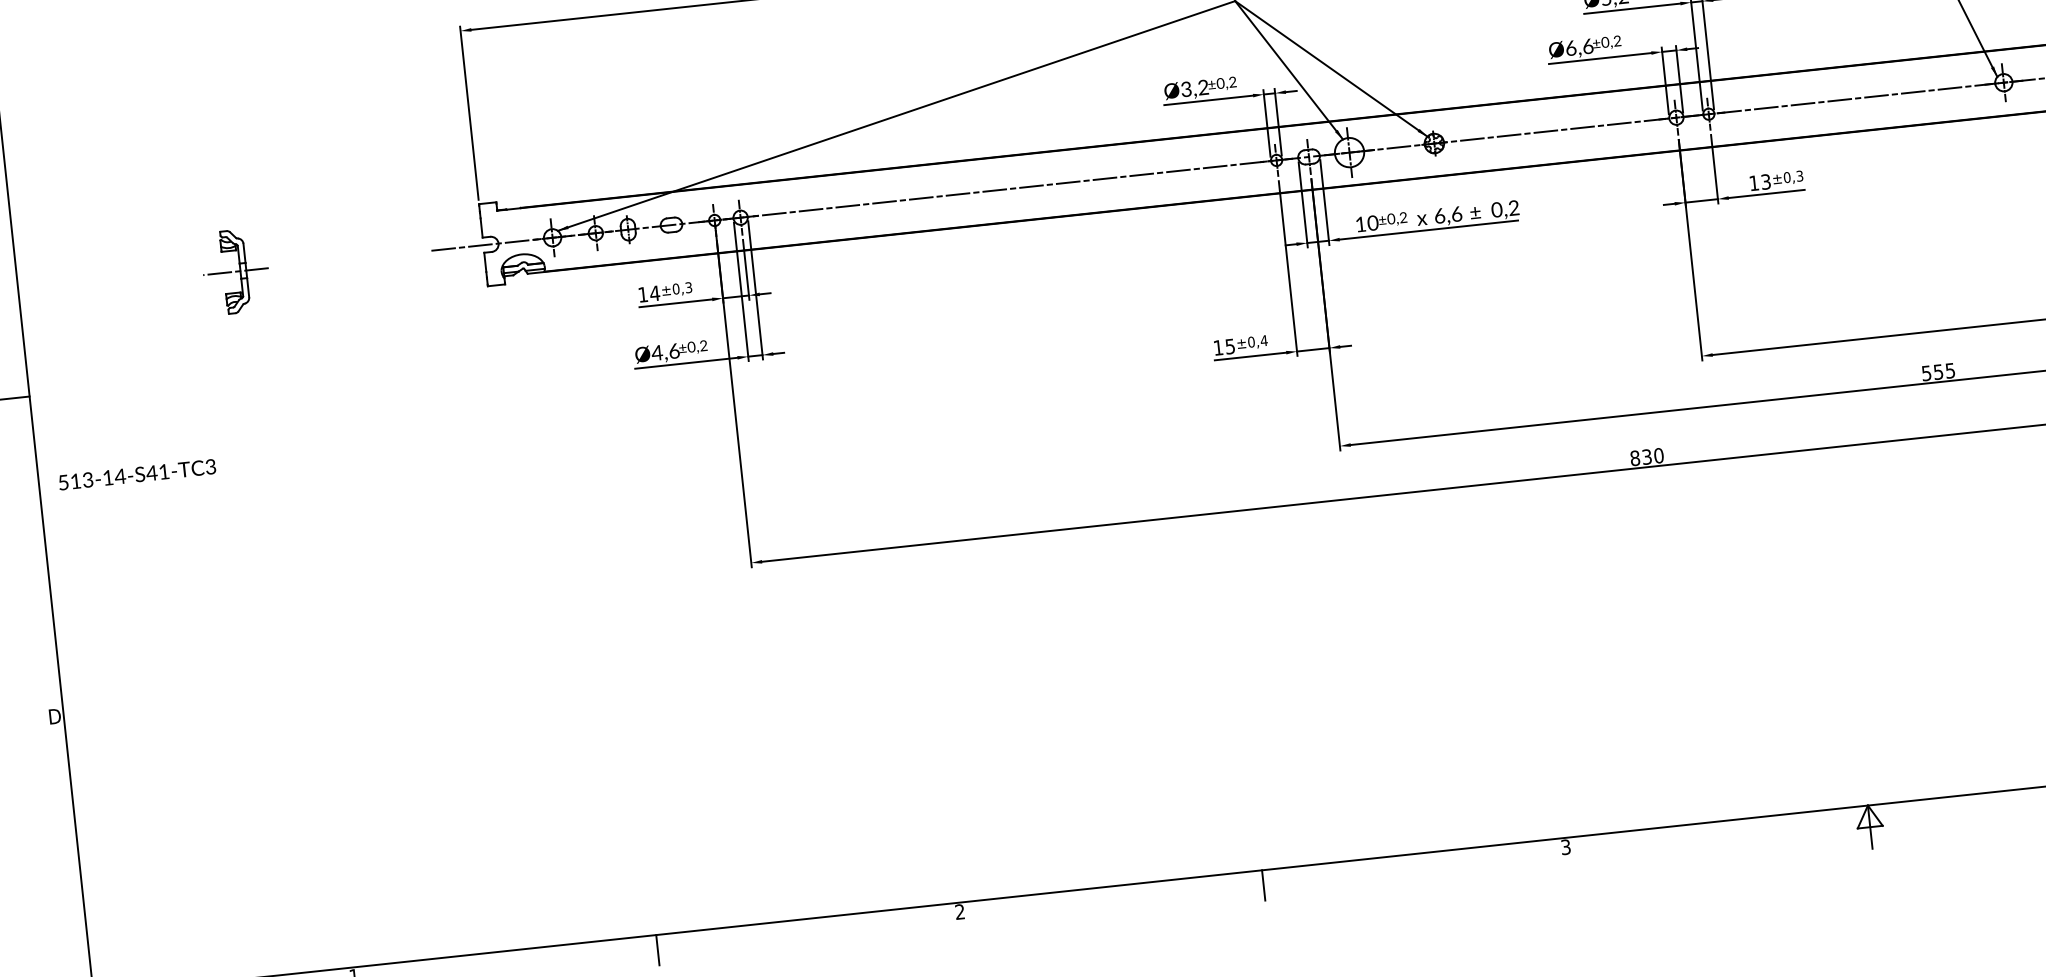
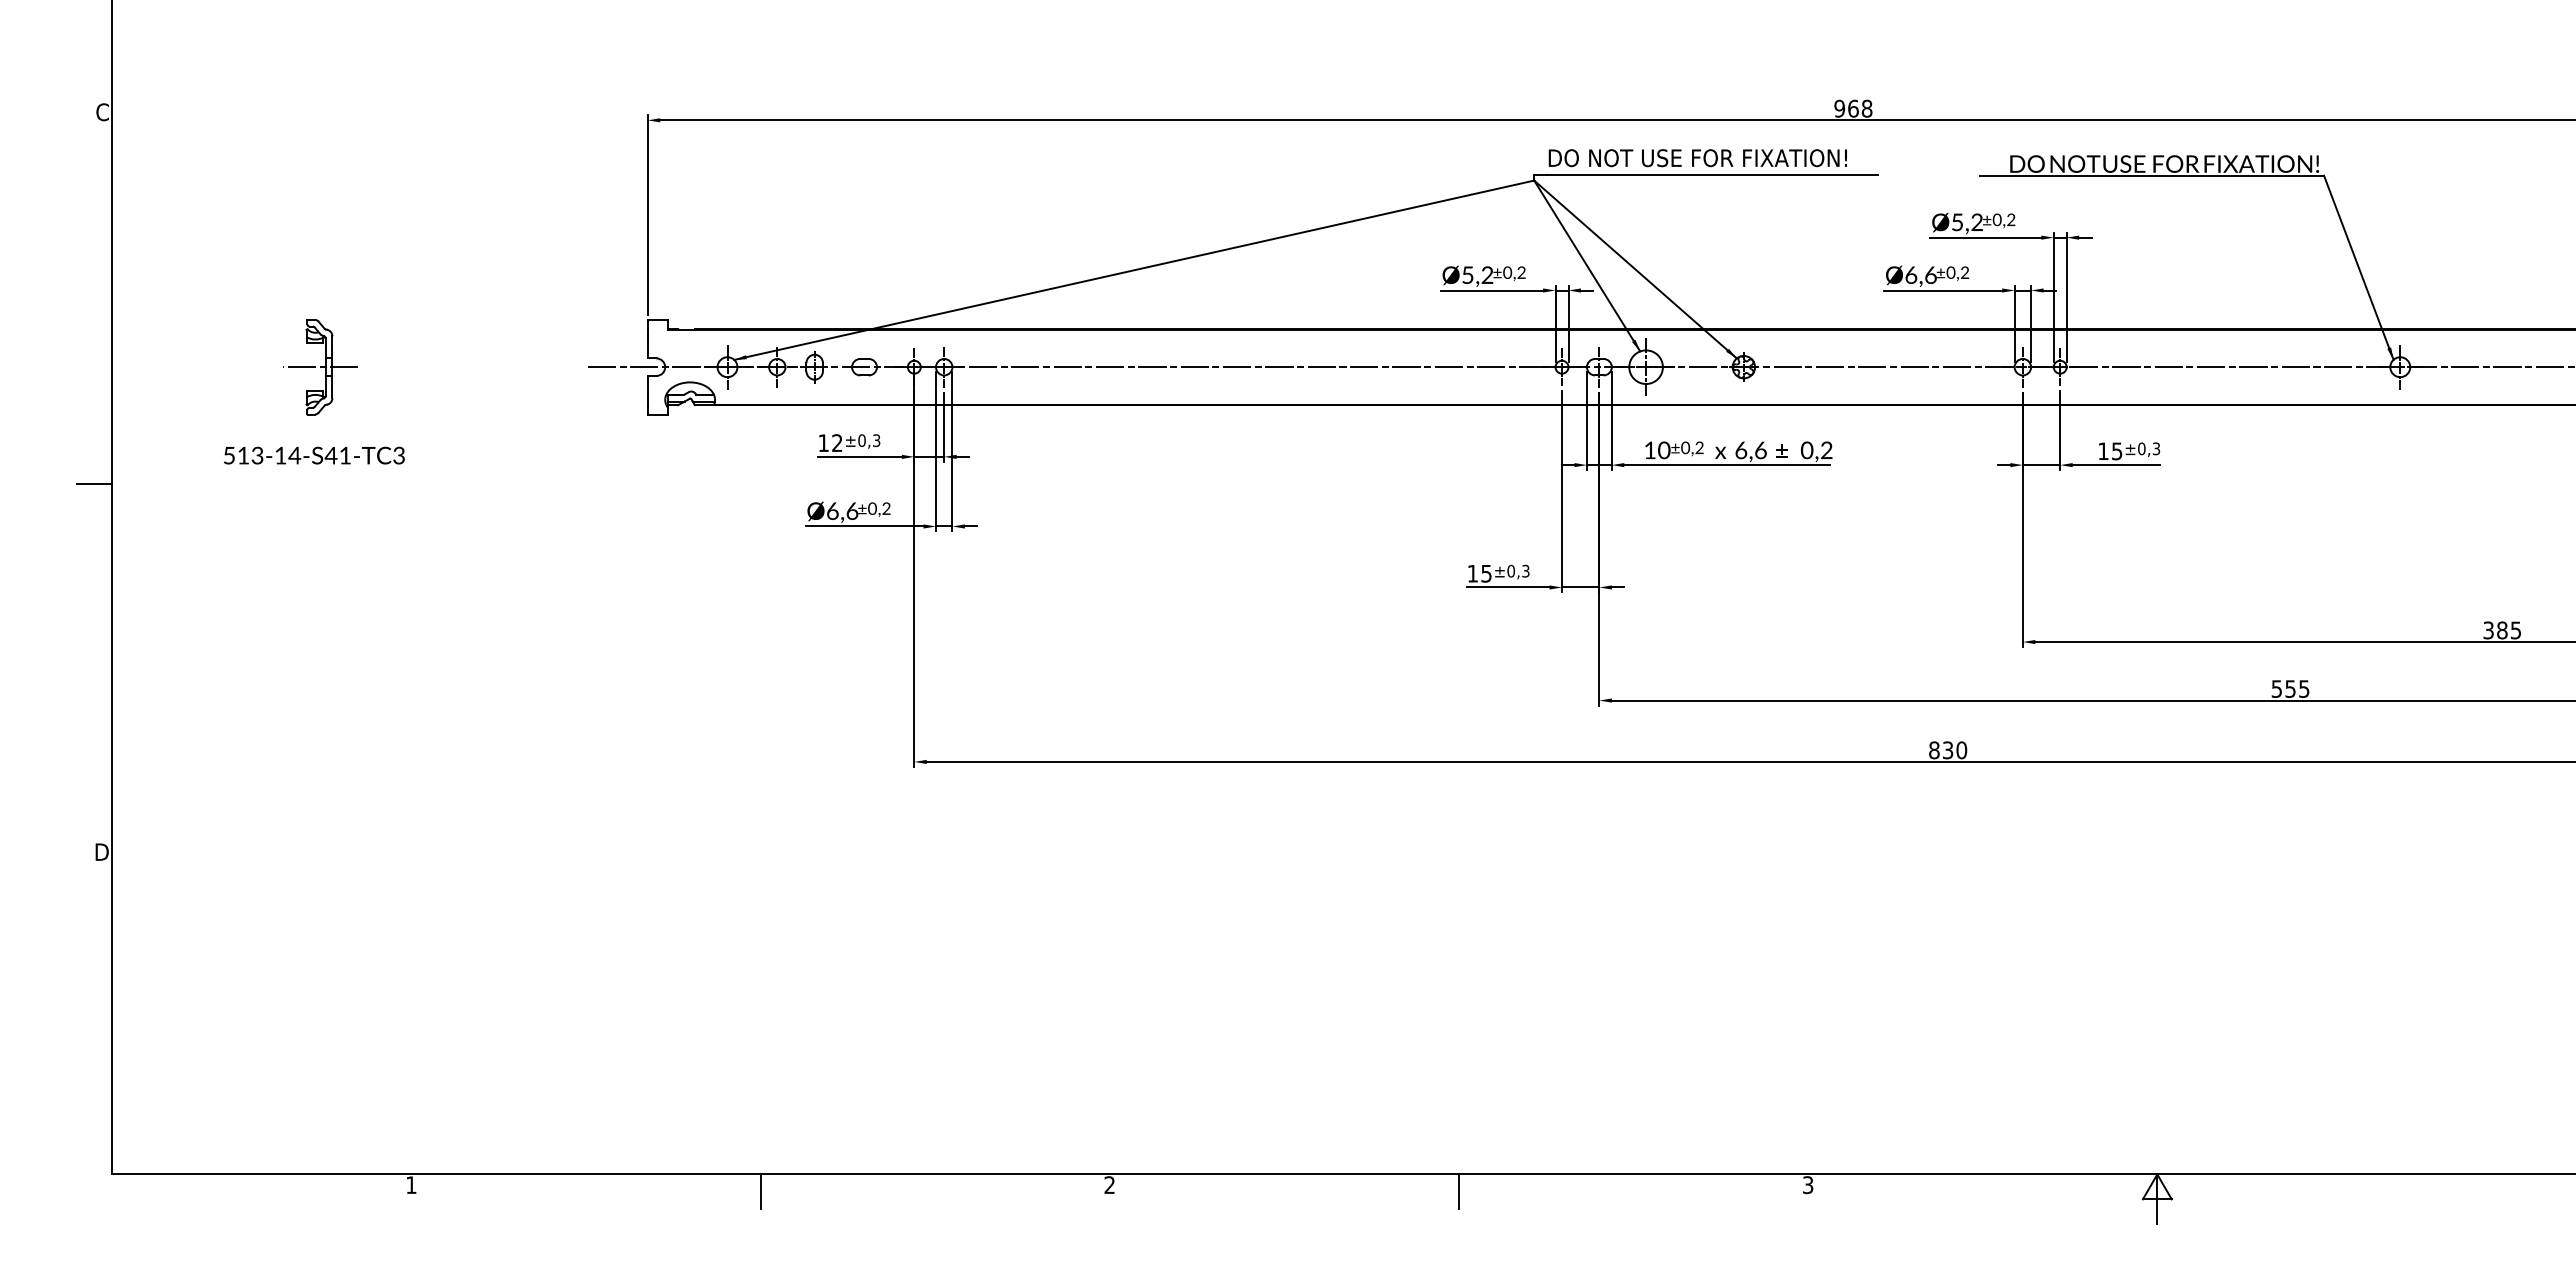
text: (1186, 88) -> (1467, 274), Ø3,2 -> Ø5,2
text: (1766, 181) -> (2117, 450), 13 -> 15
part: (235, 271) -> (320, 367), moved
text: (655, 292) -> (837, 442), 14 -> 12
text: (1263, 340) -> (1525, 570), ±0,4 -> ±0,3
text: (657, 352) -> (832, 510), Ø4,6 -> Ø6,6
text: (137, 474) -> (314, 455), moved

